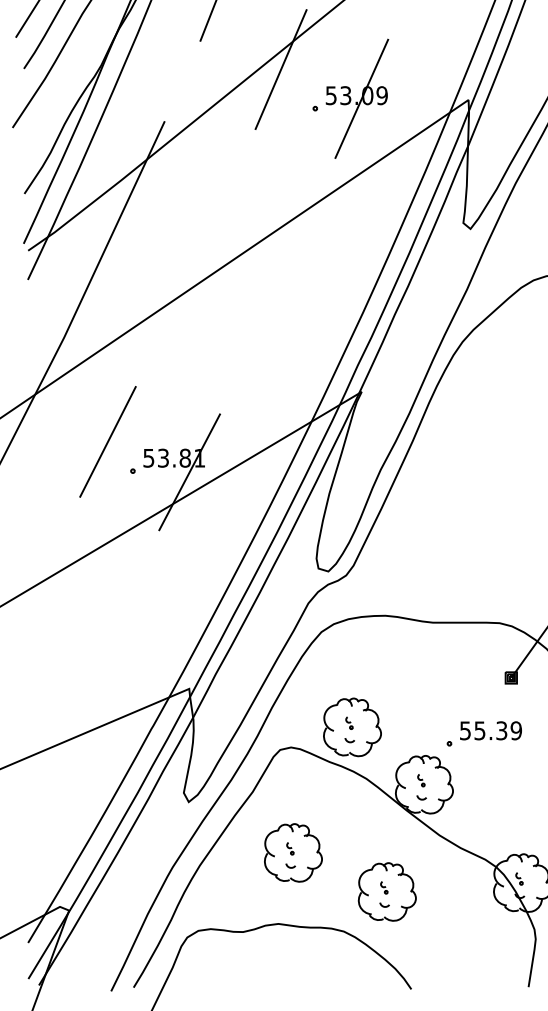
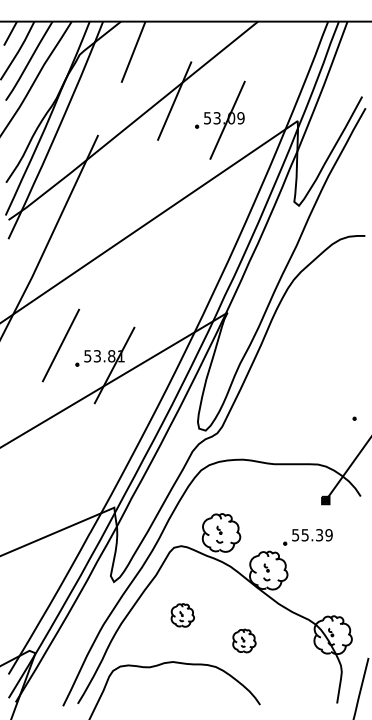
part: (293, 853) -> (182, 615), size x0.6
part: (387, 891) -> (244, 640), size x0.6

